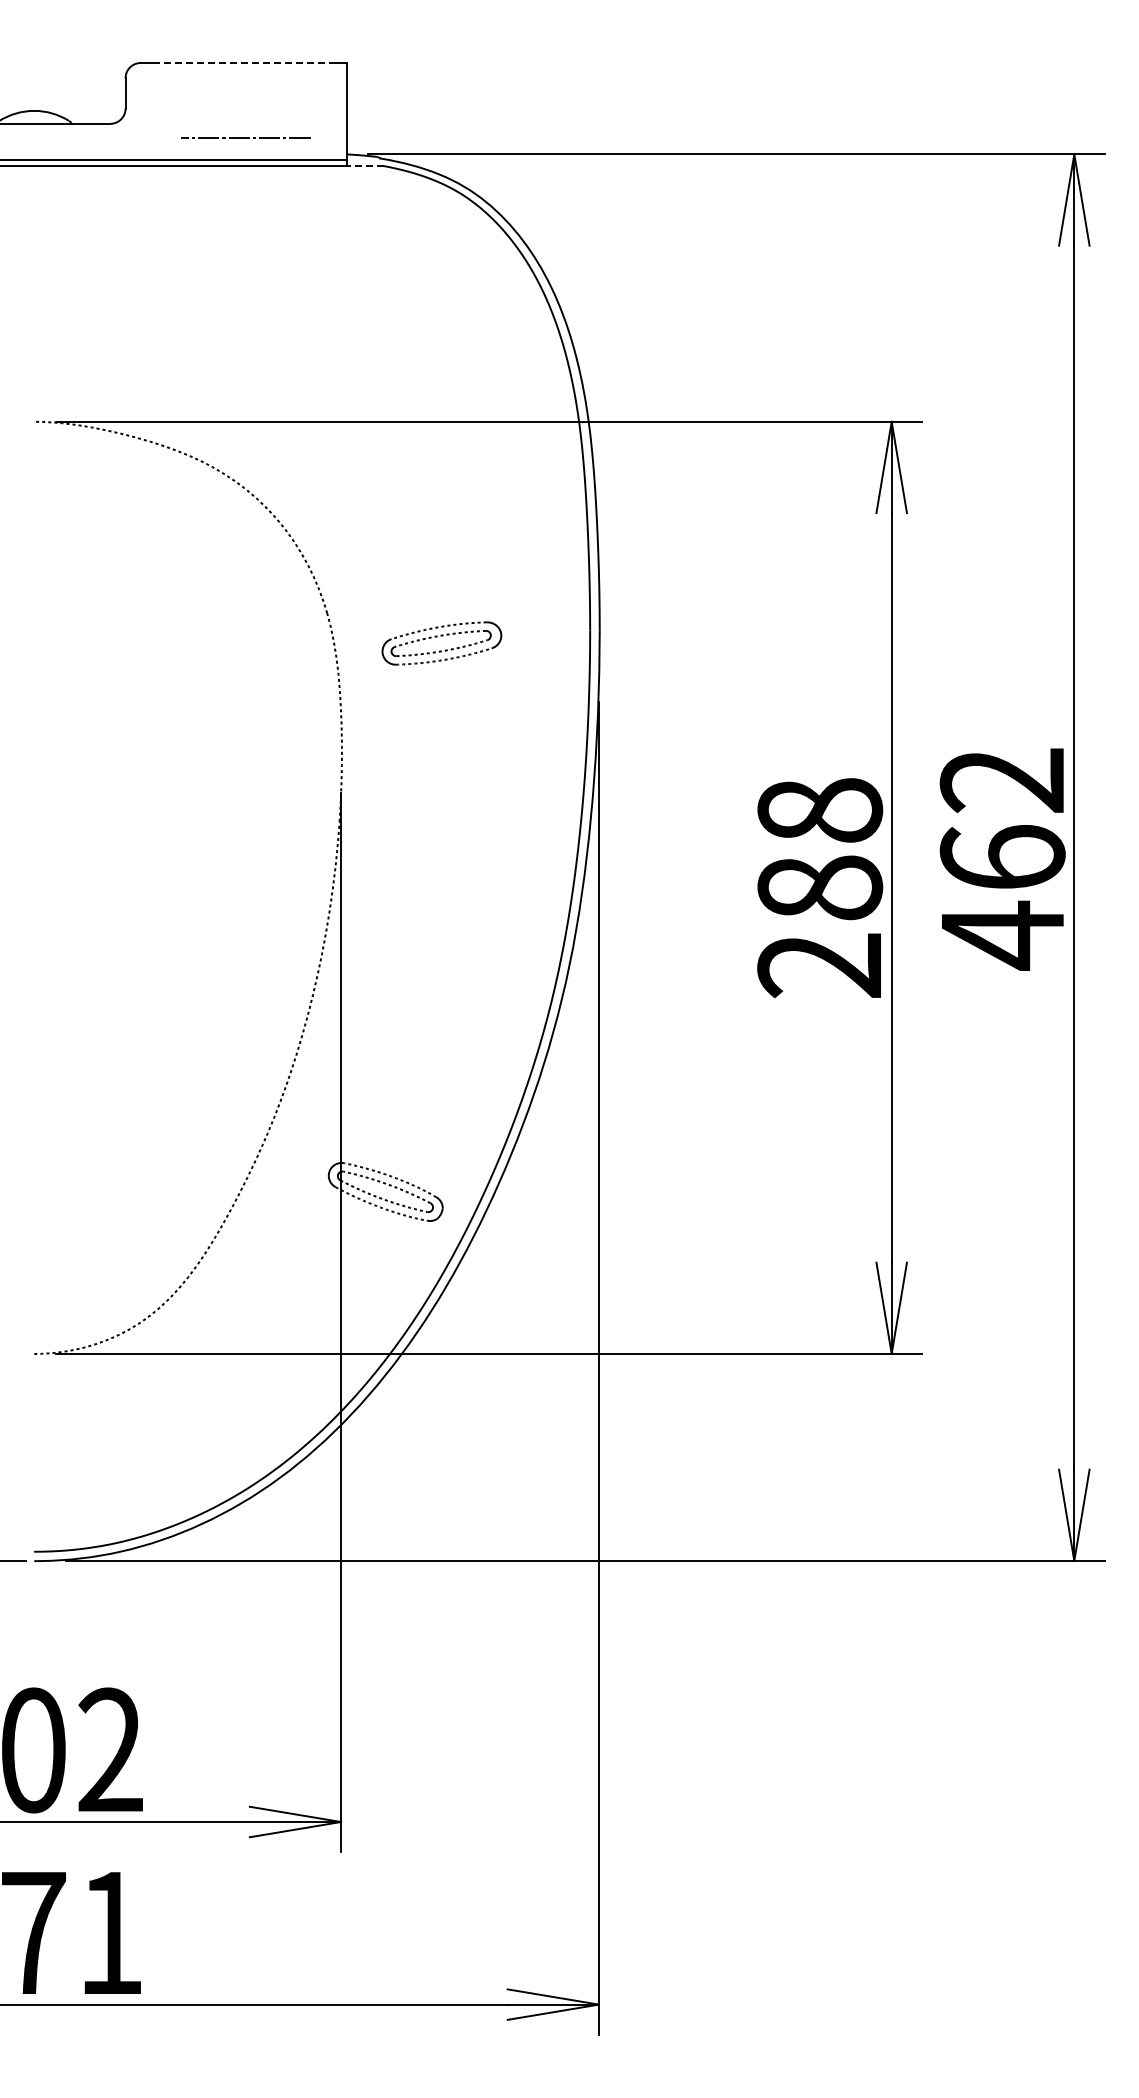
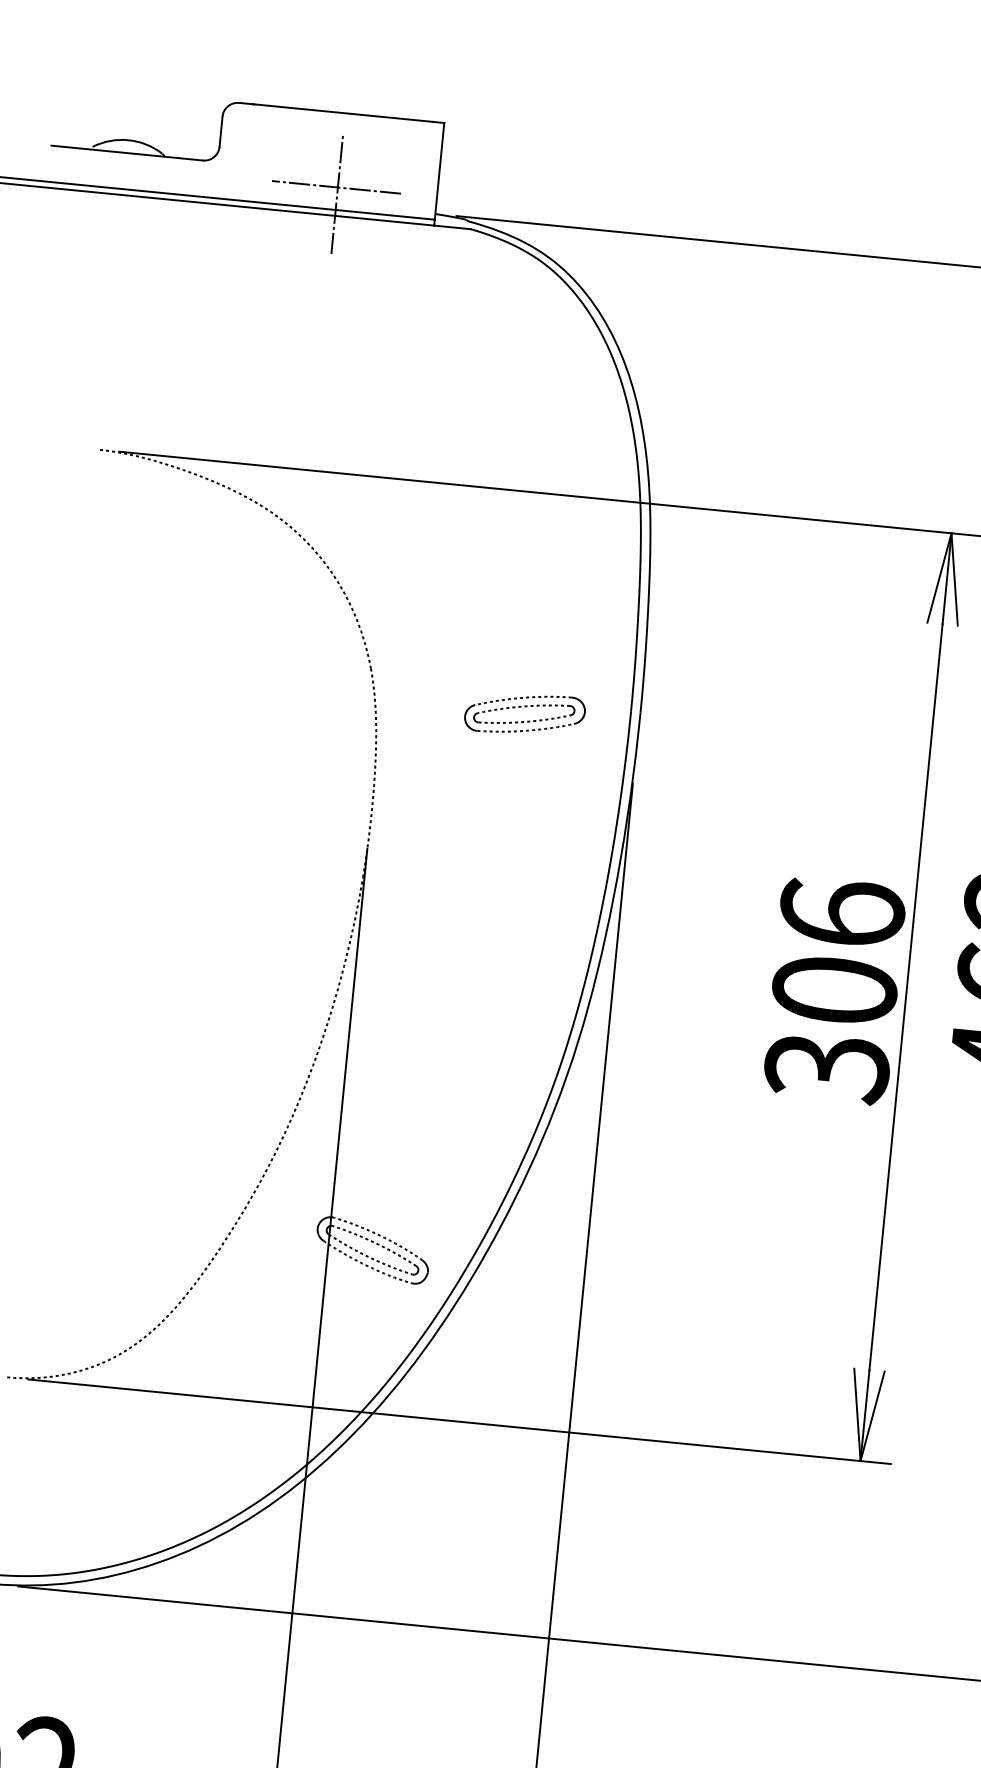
line: (245, 62) -> (343, 112), dashed -> solid
line: (247, 143) -> (337, 193), added
line: (364, 166) -> (451, 227), dashed -> solid
part: (441, 636) -> (525, 707), moved
text: (820, 888) -> (835, 990), 288 -> 306

